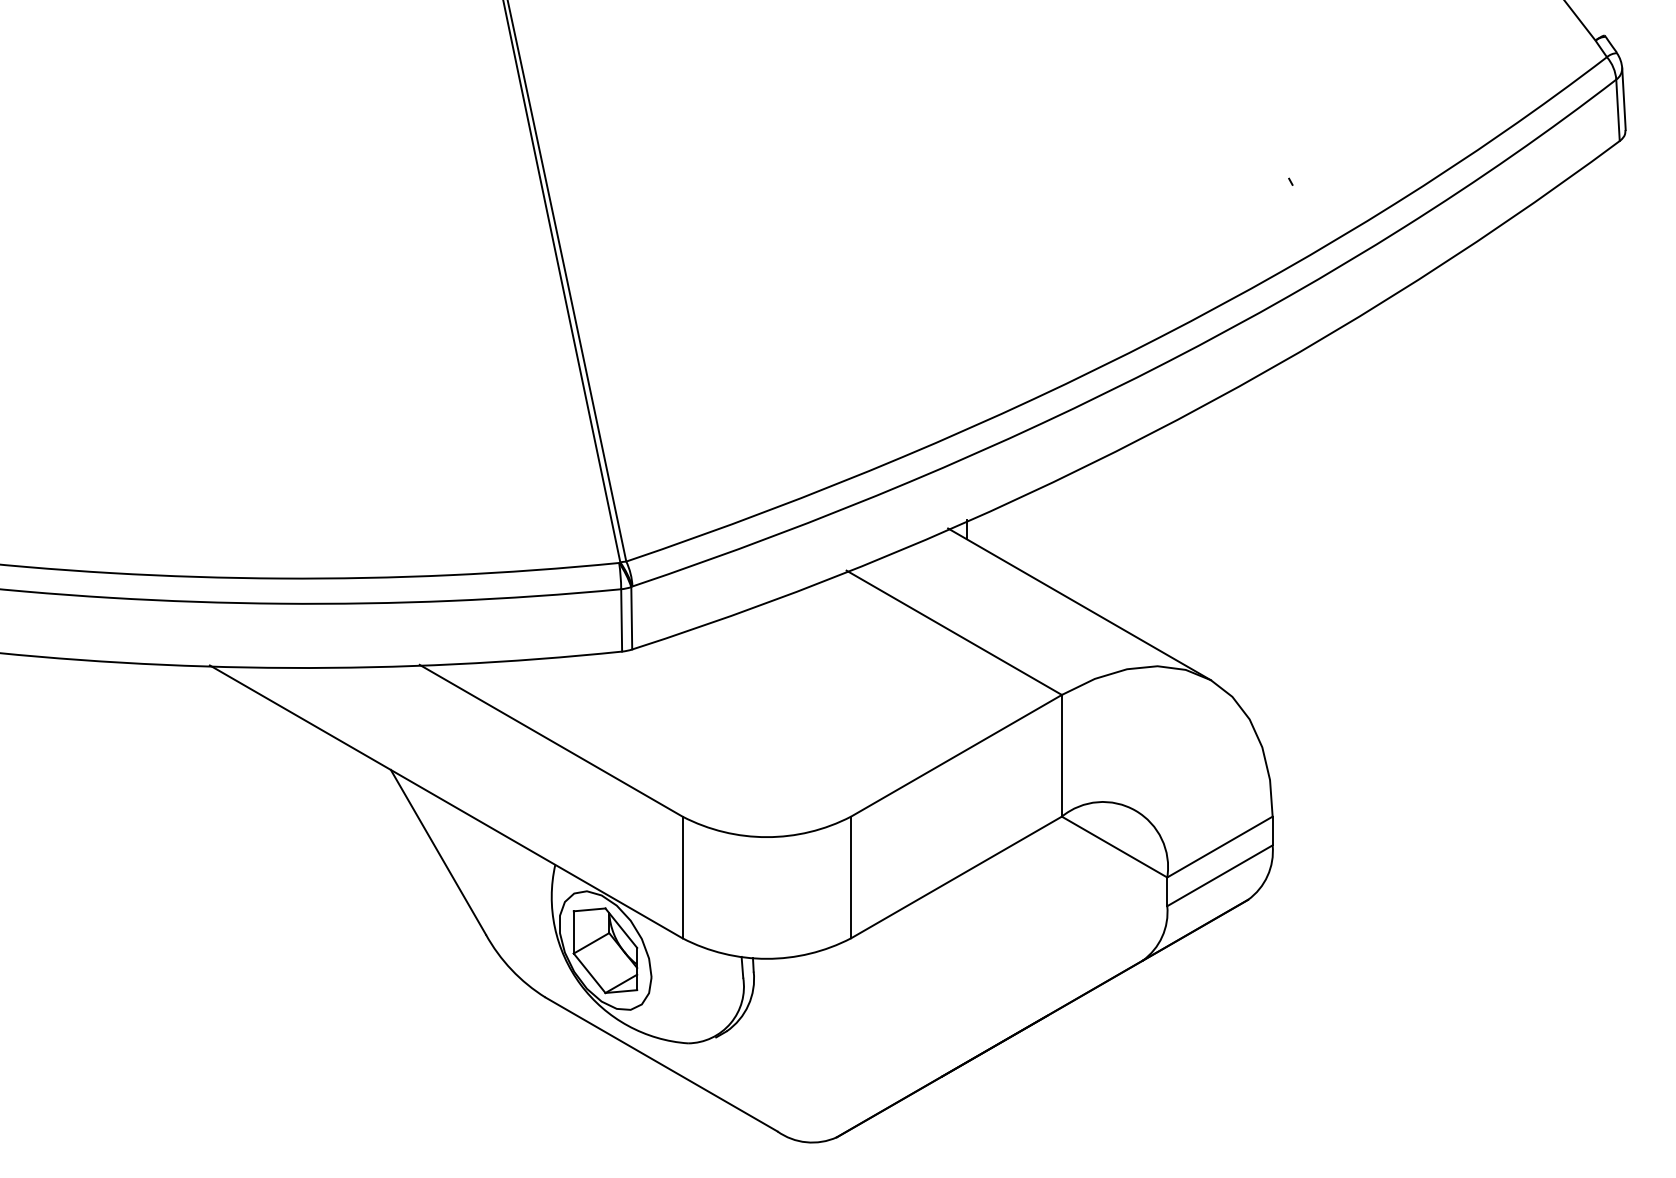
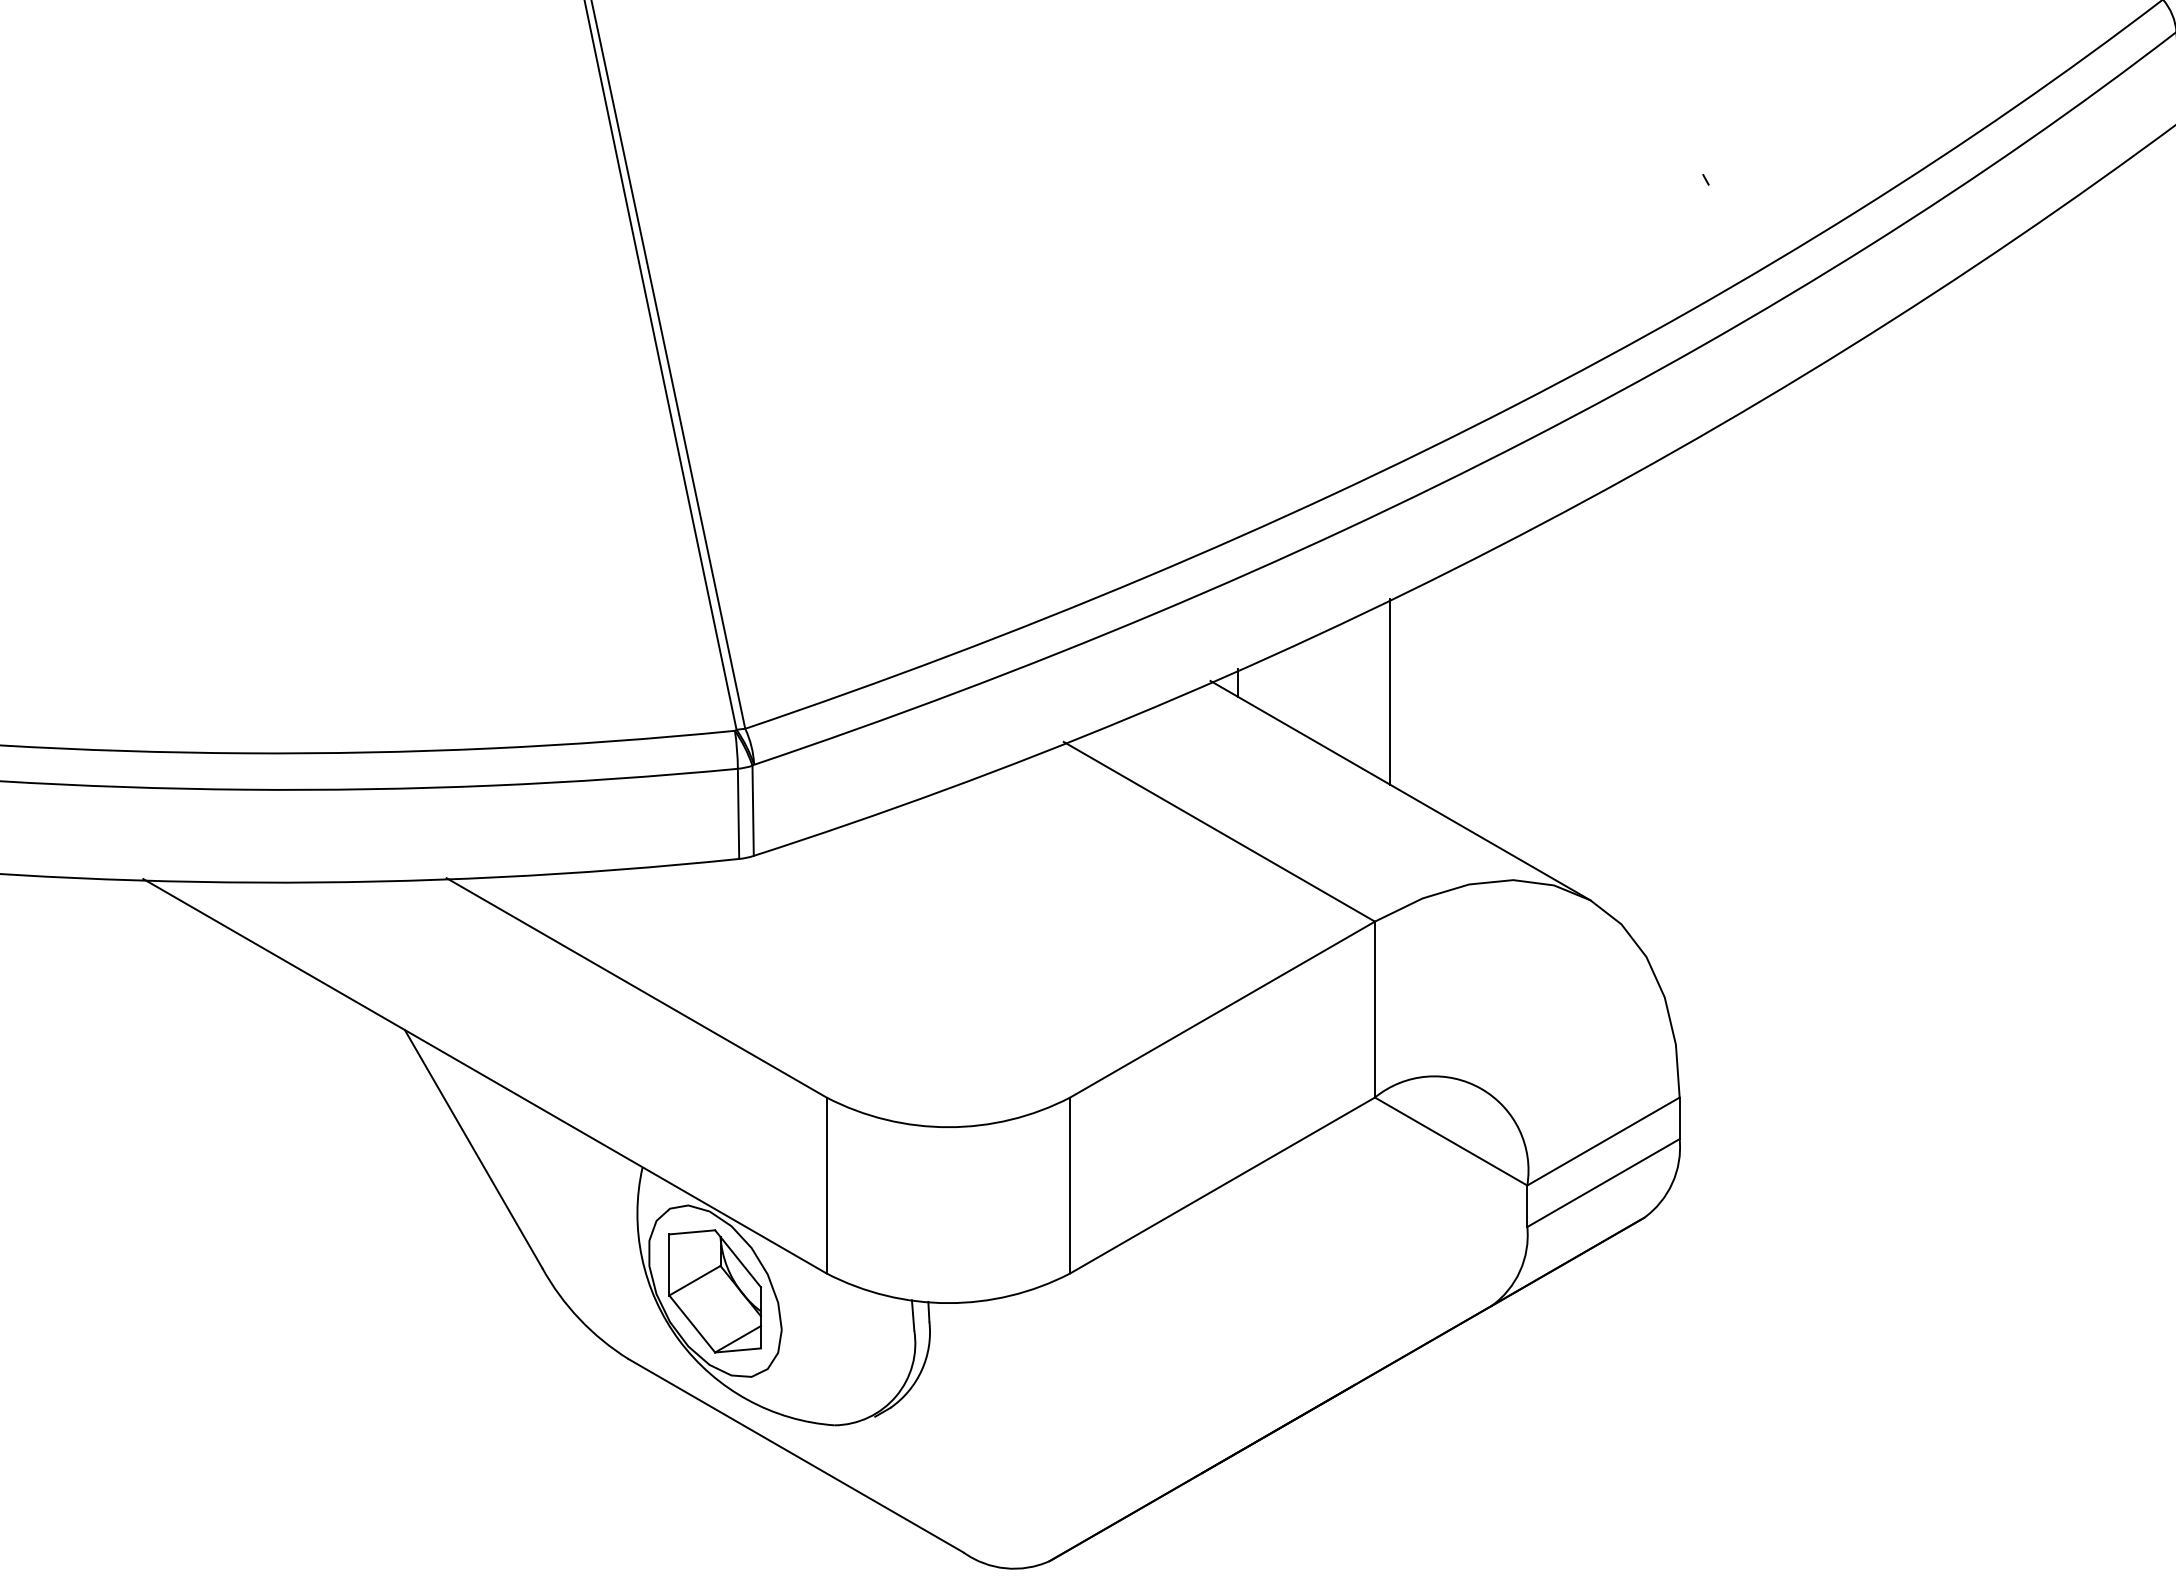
line: (1072, 536) -> (1390, 692), added

